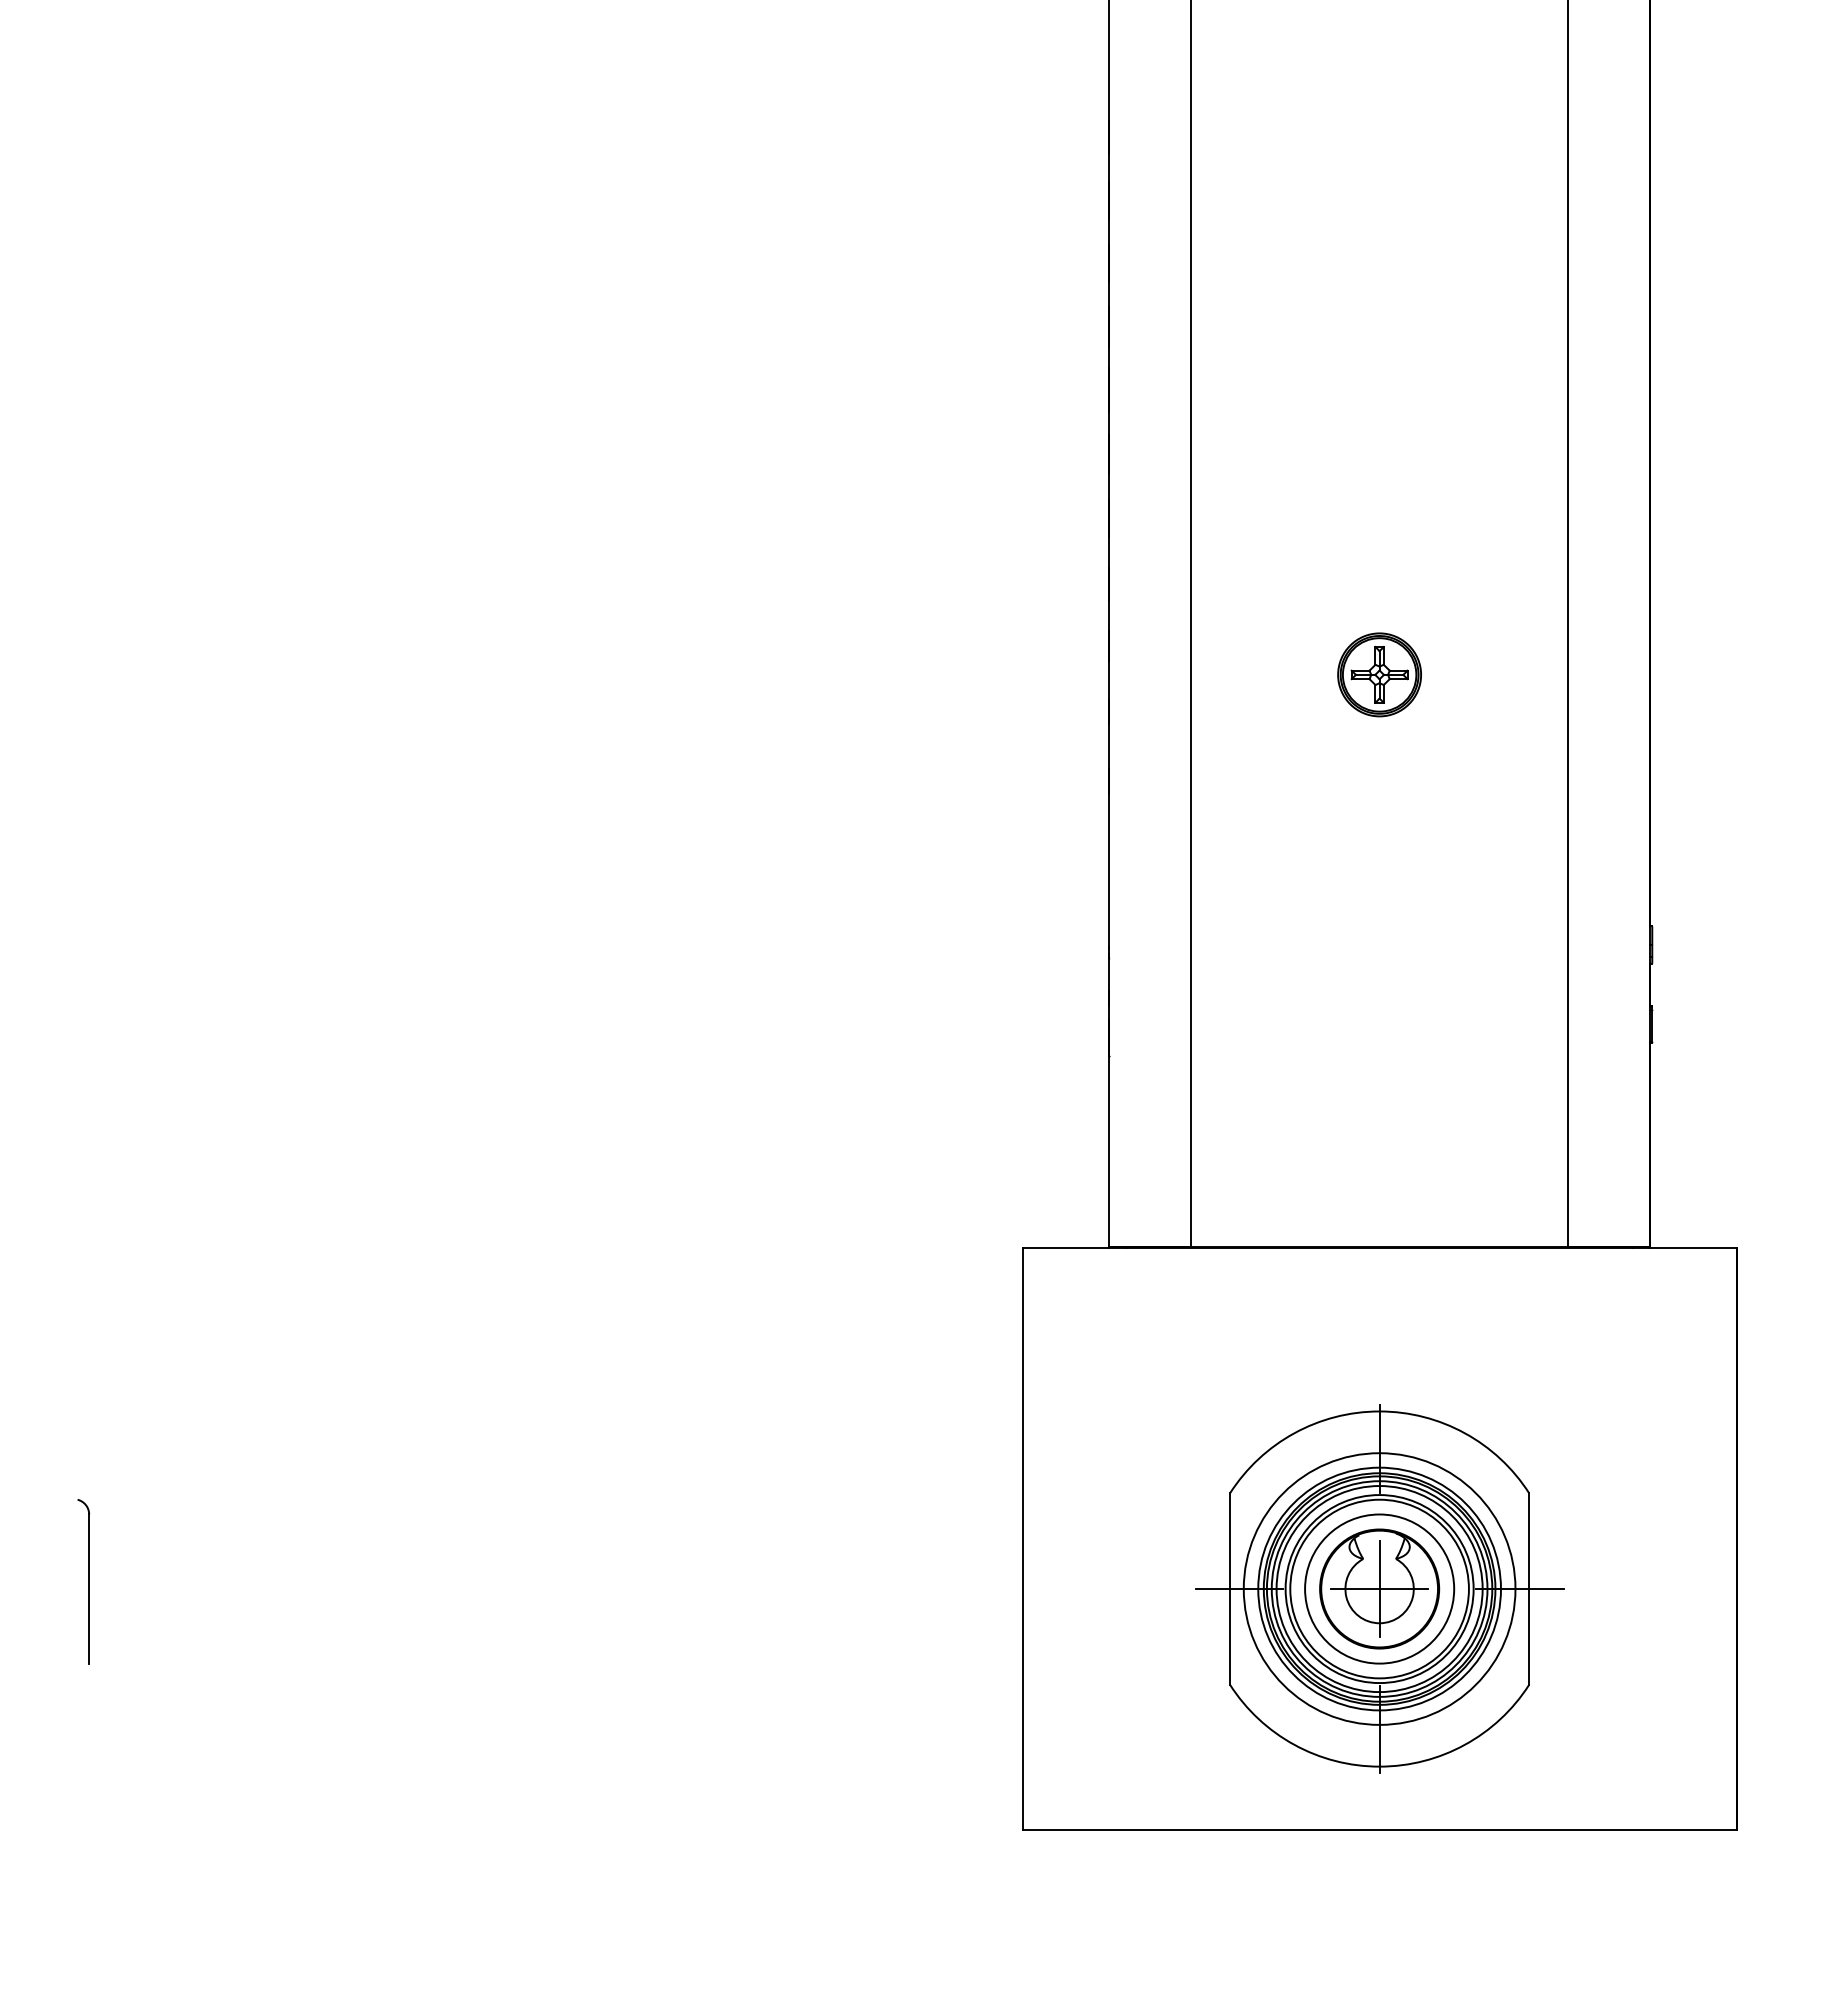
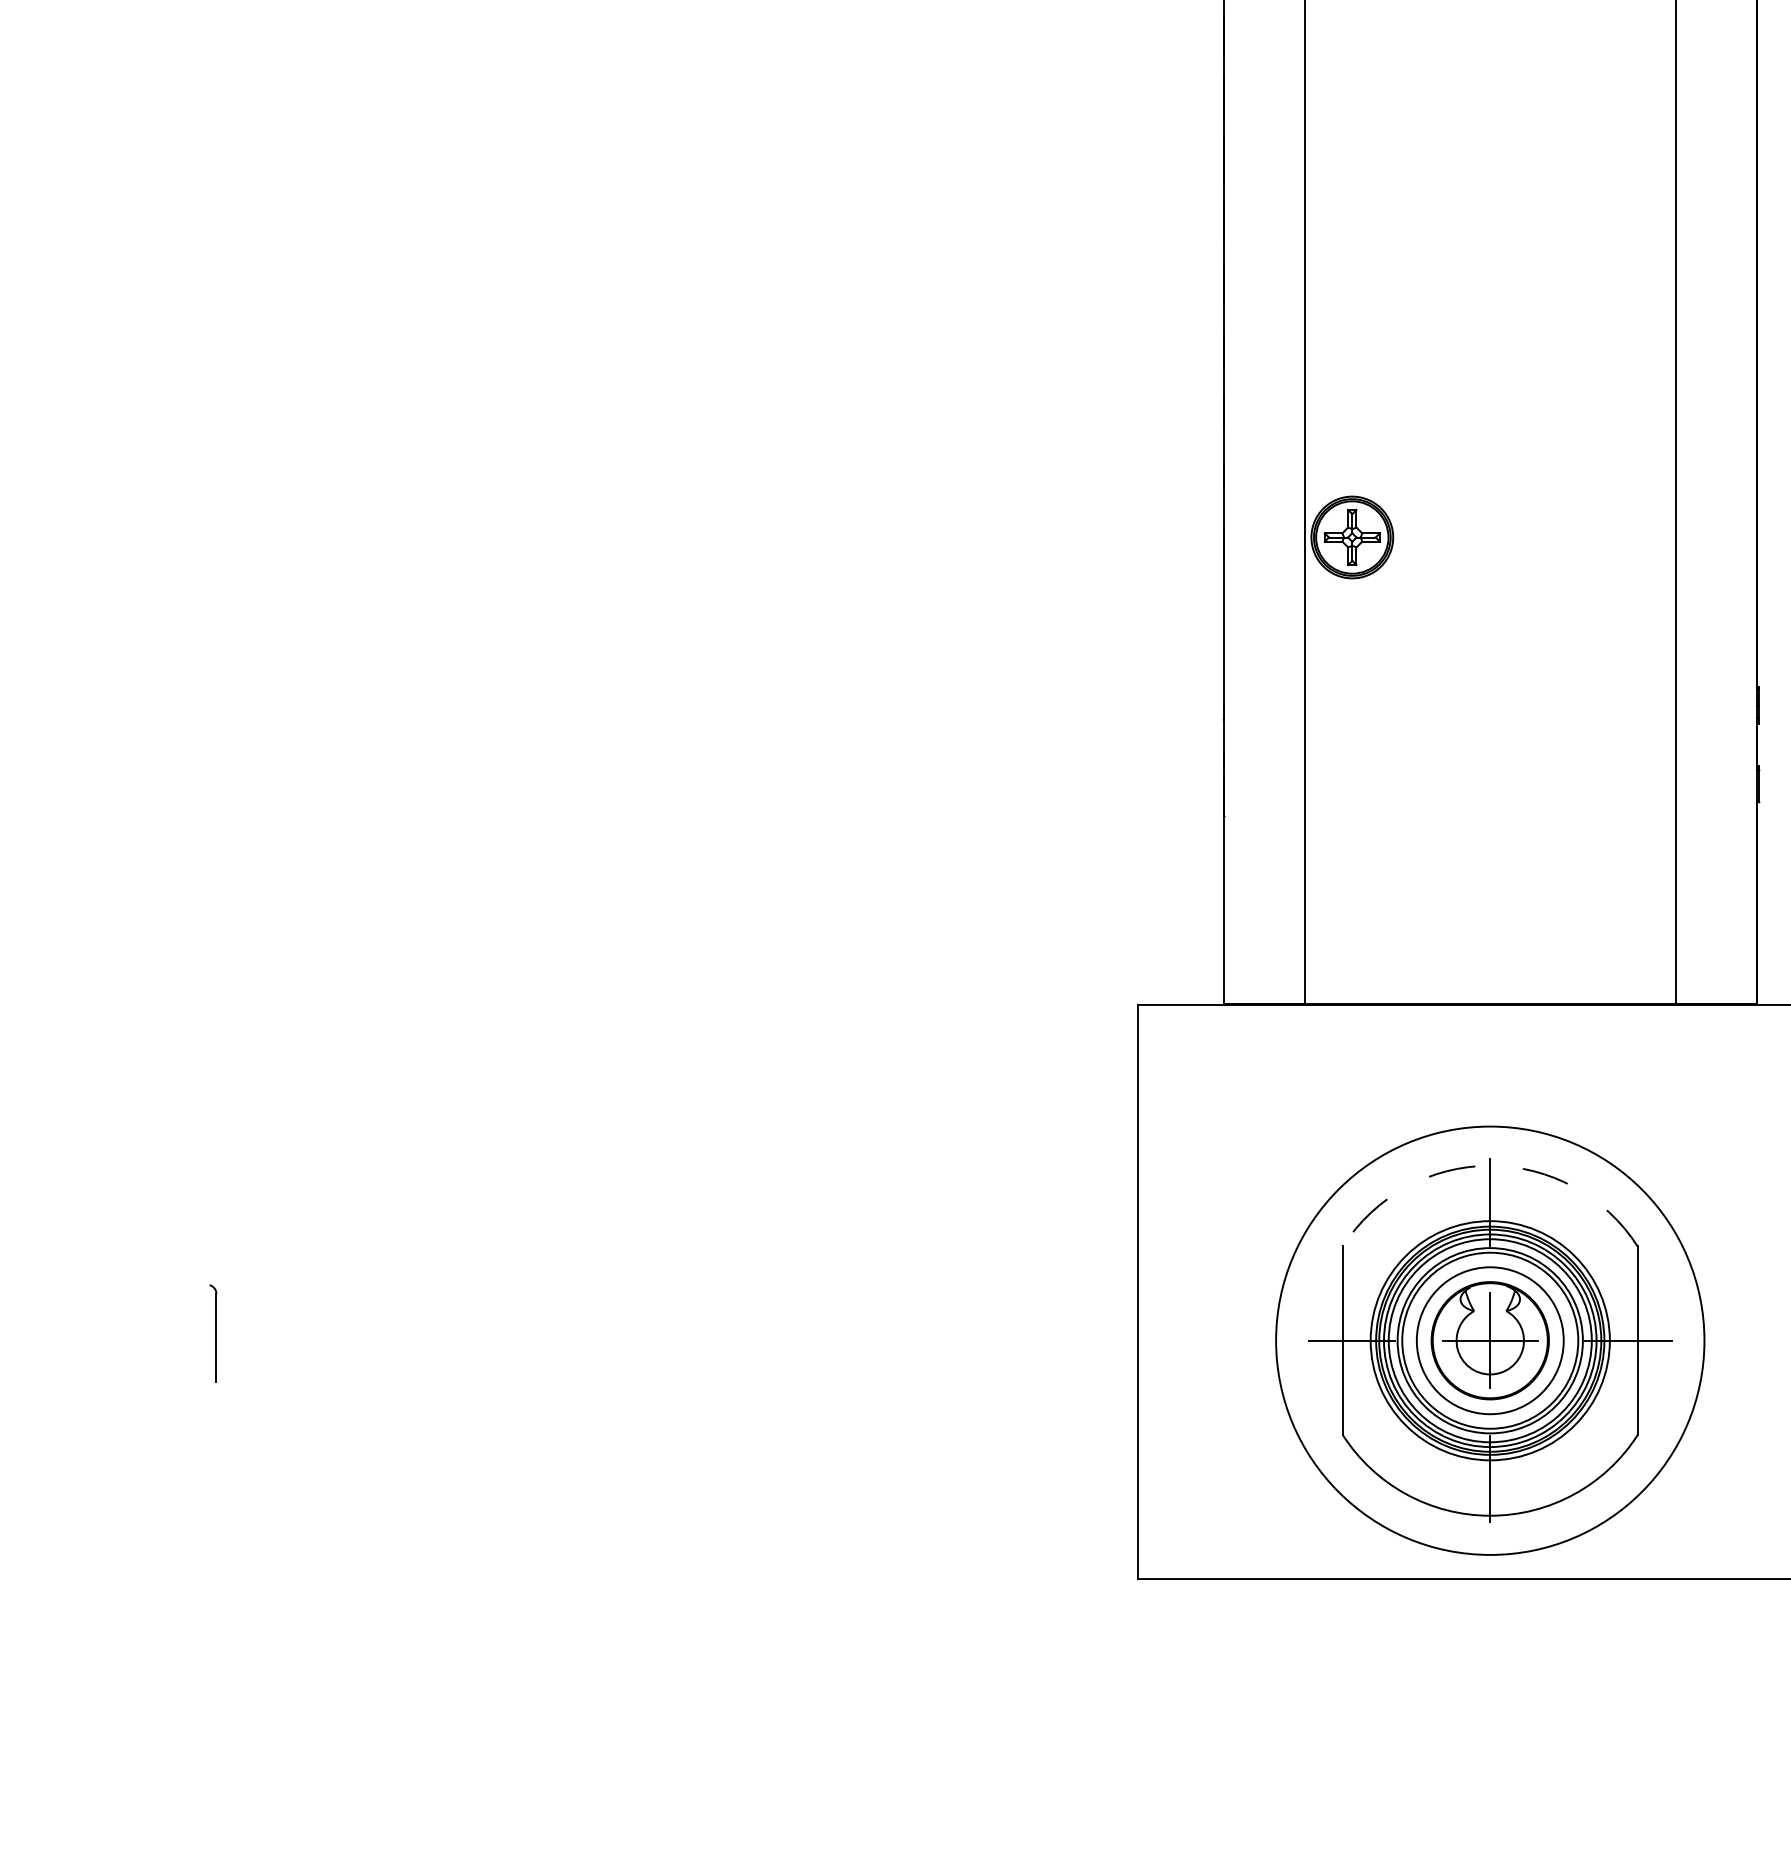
part: (1379, 674) -> (1352, 537), moved
arc: (1379, 1411) -> (1490, 1165), solid -> dashed
part: (83, 1581) -> (213, 1333), size x0.6
circle: (1379, 1588) -> (1490, 1340), size x1.6

